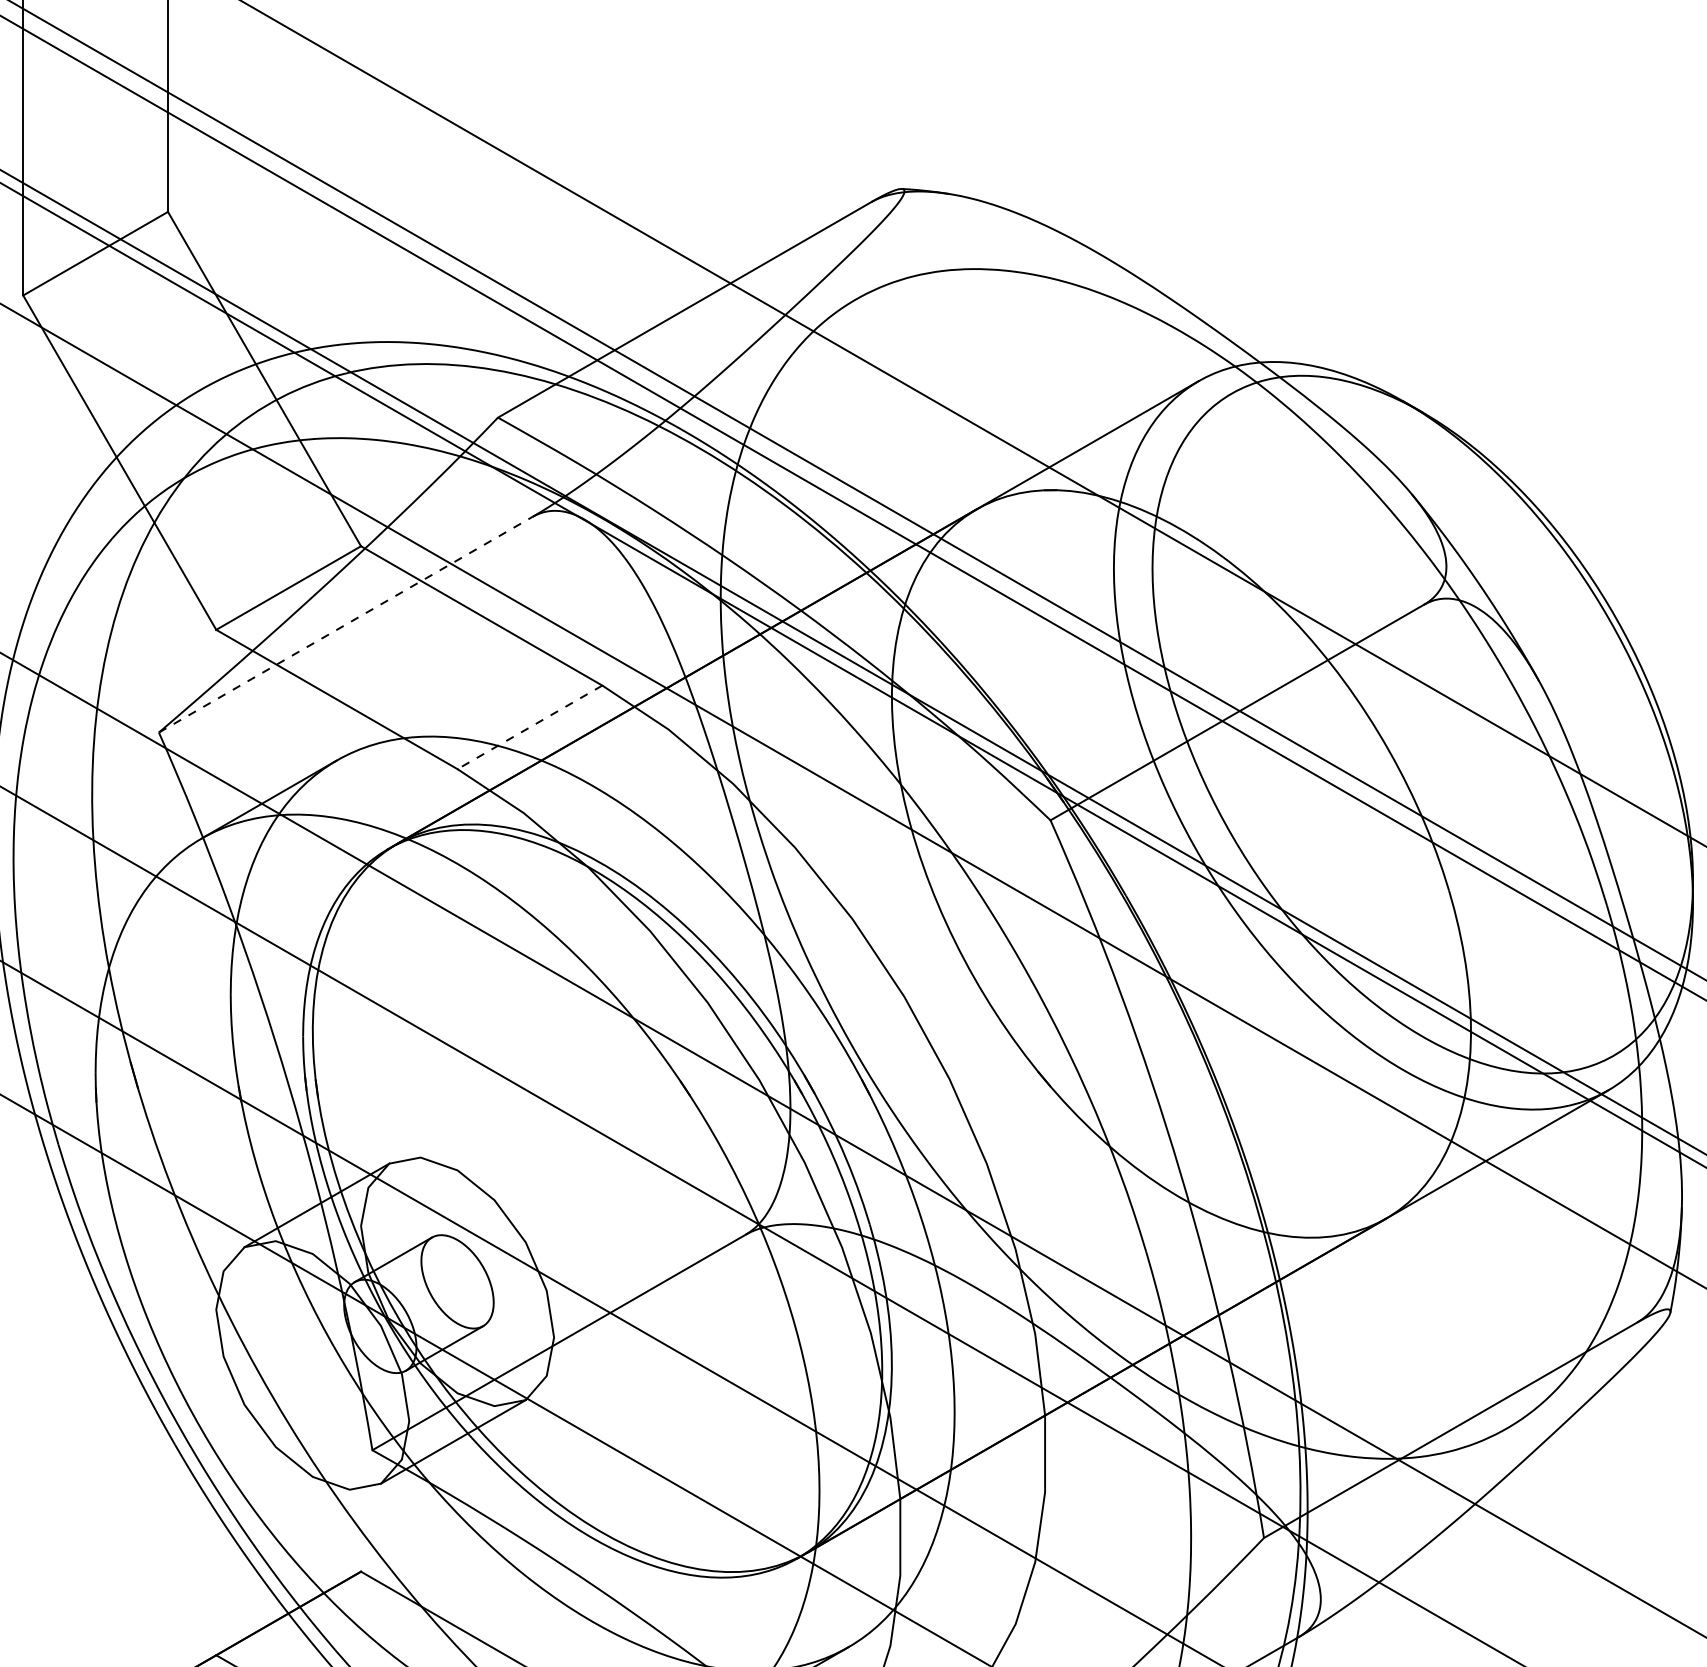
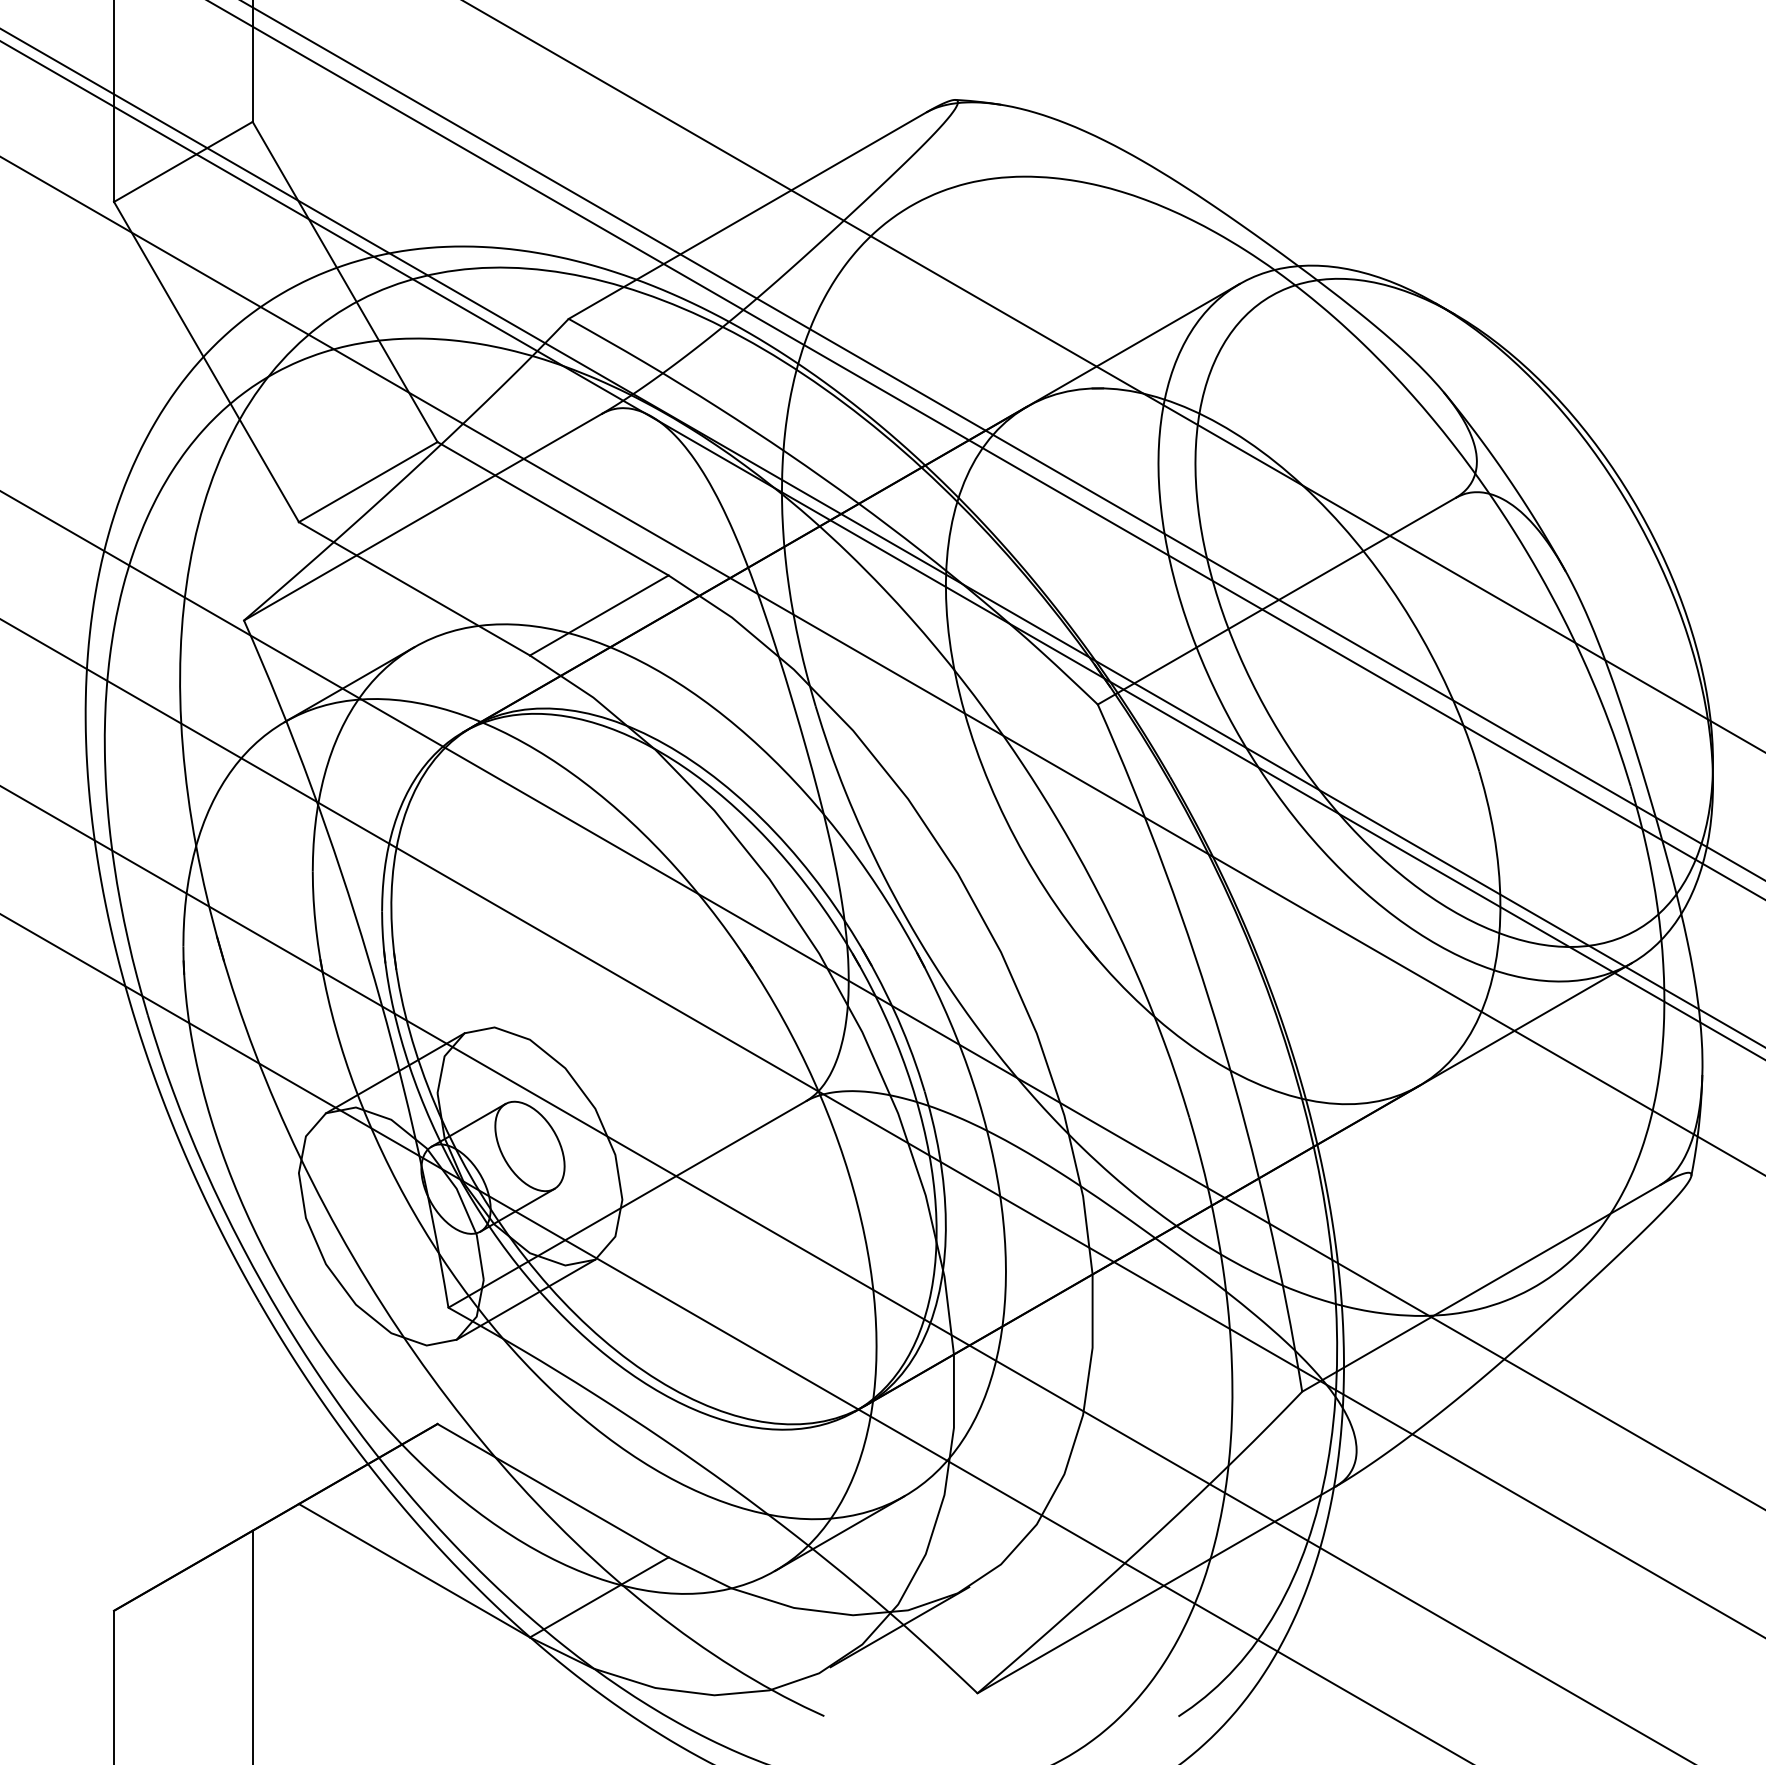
line: (346, 625) -> (423, 517), dashed -> solid
line: (529, 727) -> (598, 615), dashed -> solid

